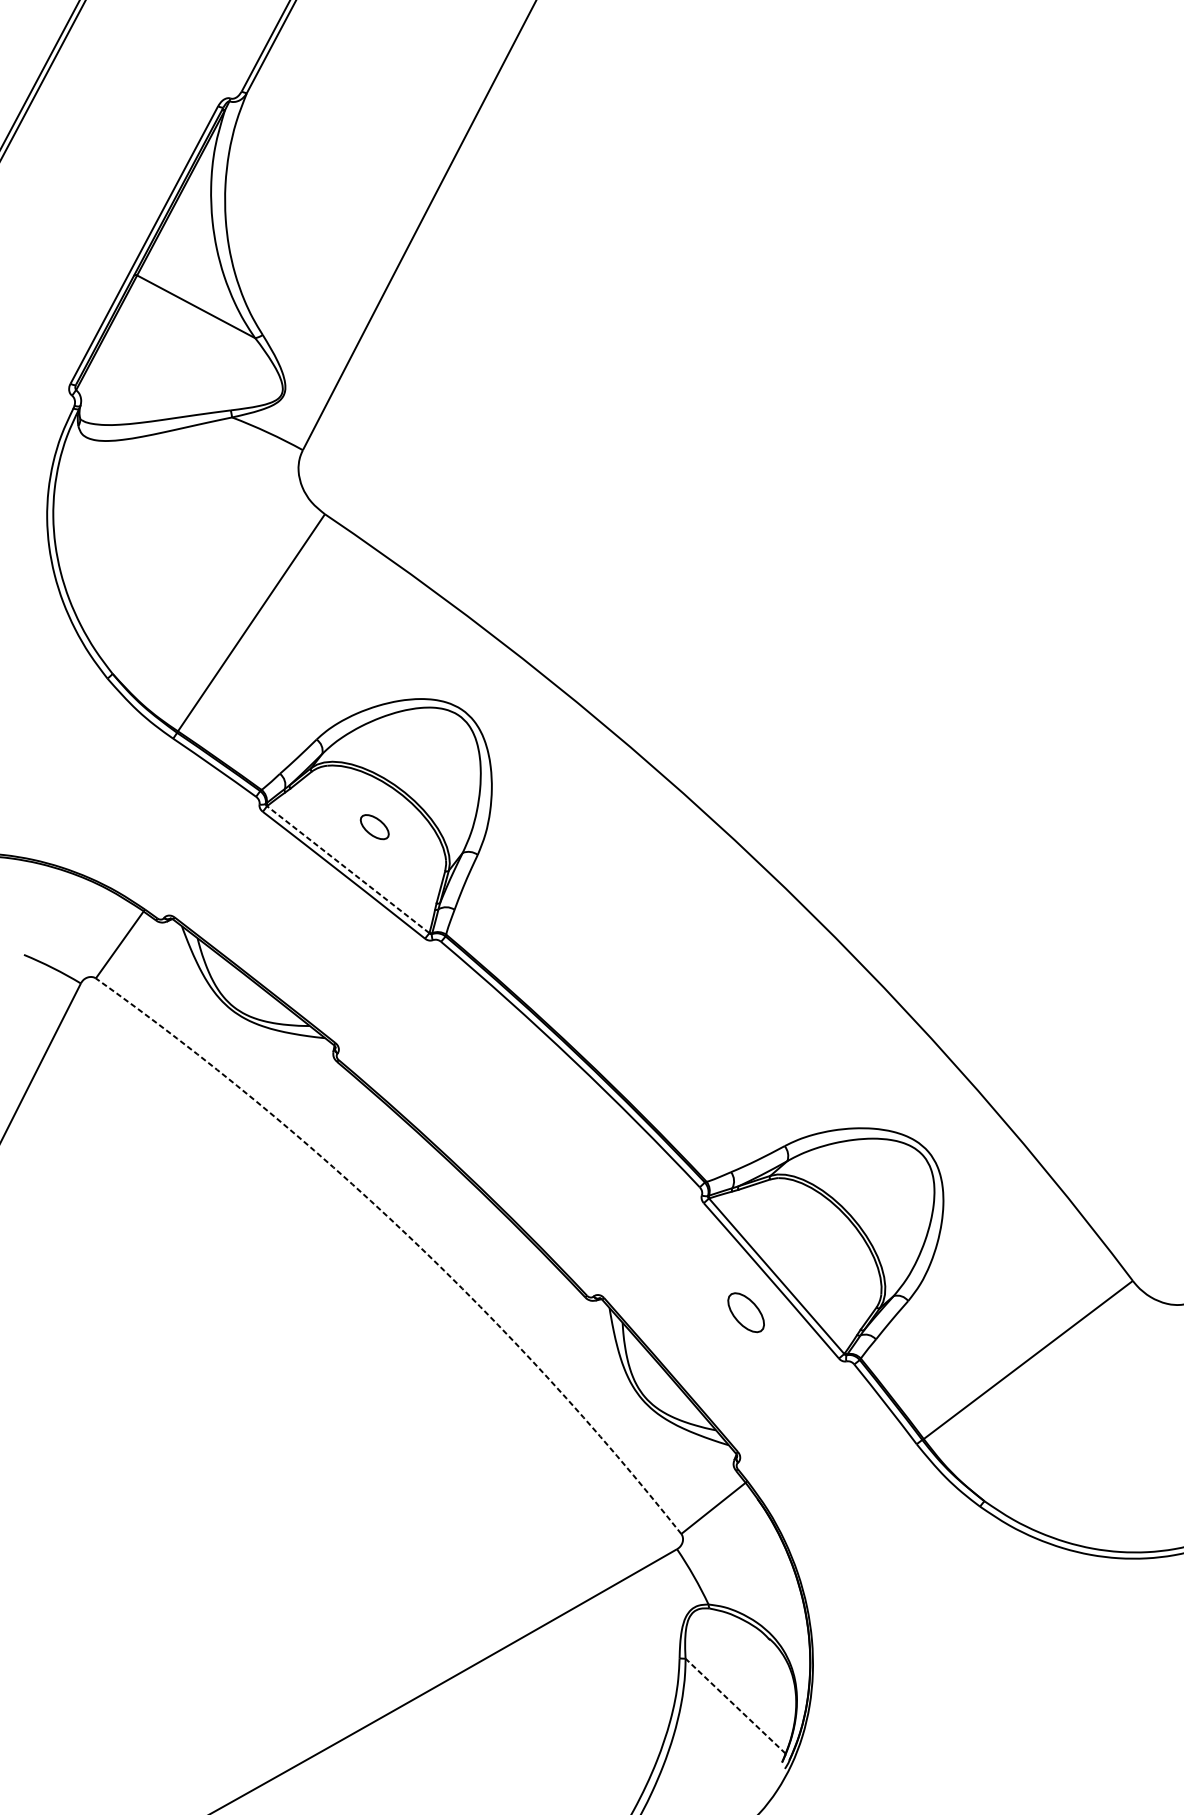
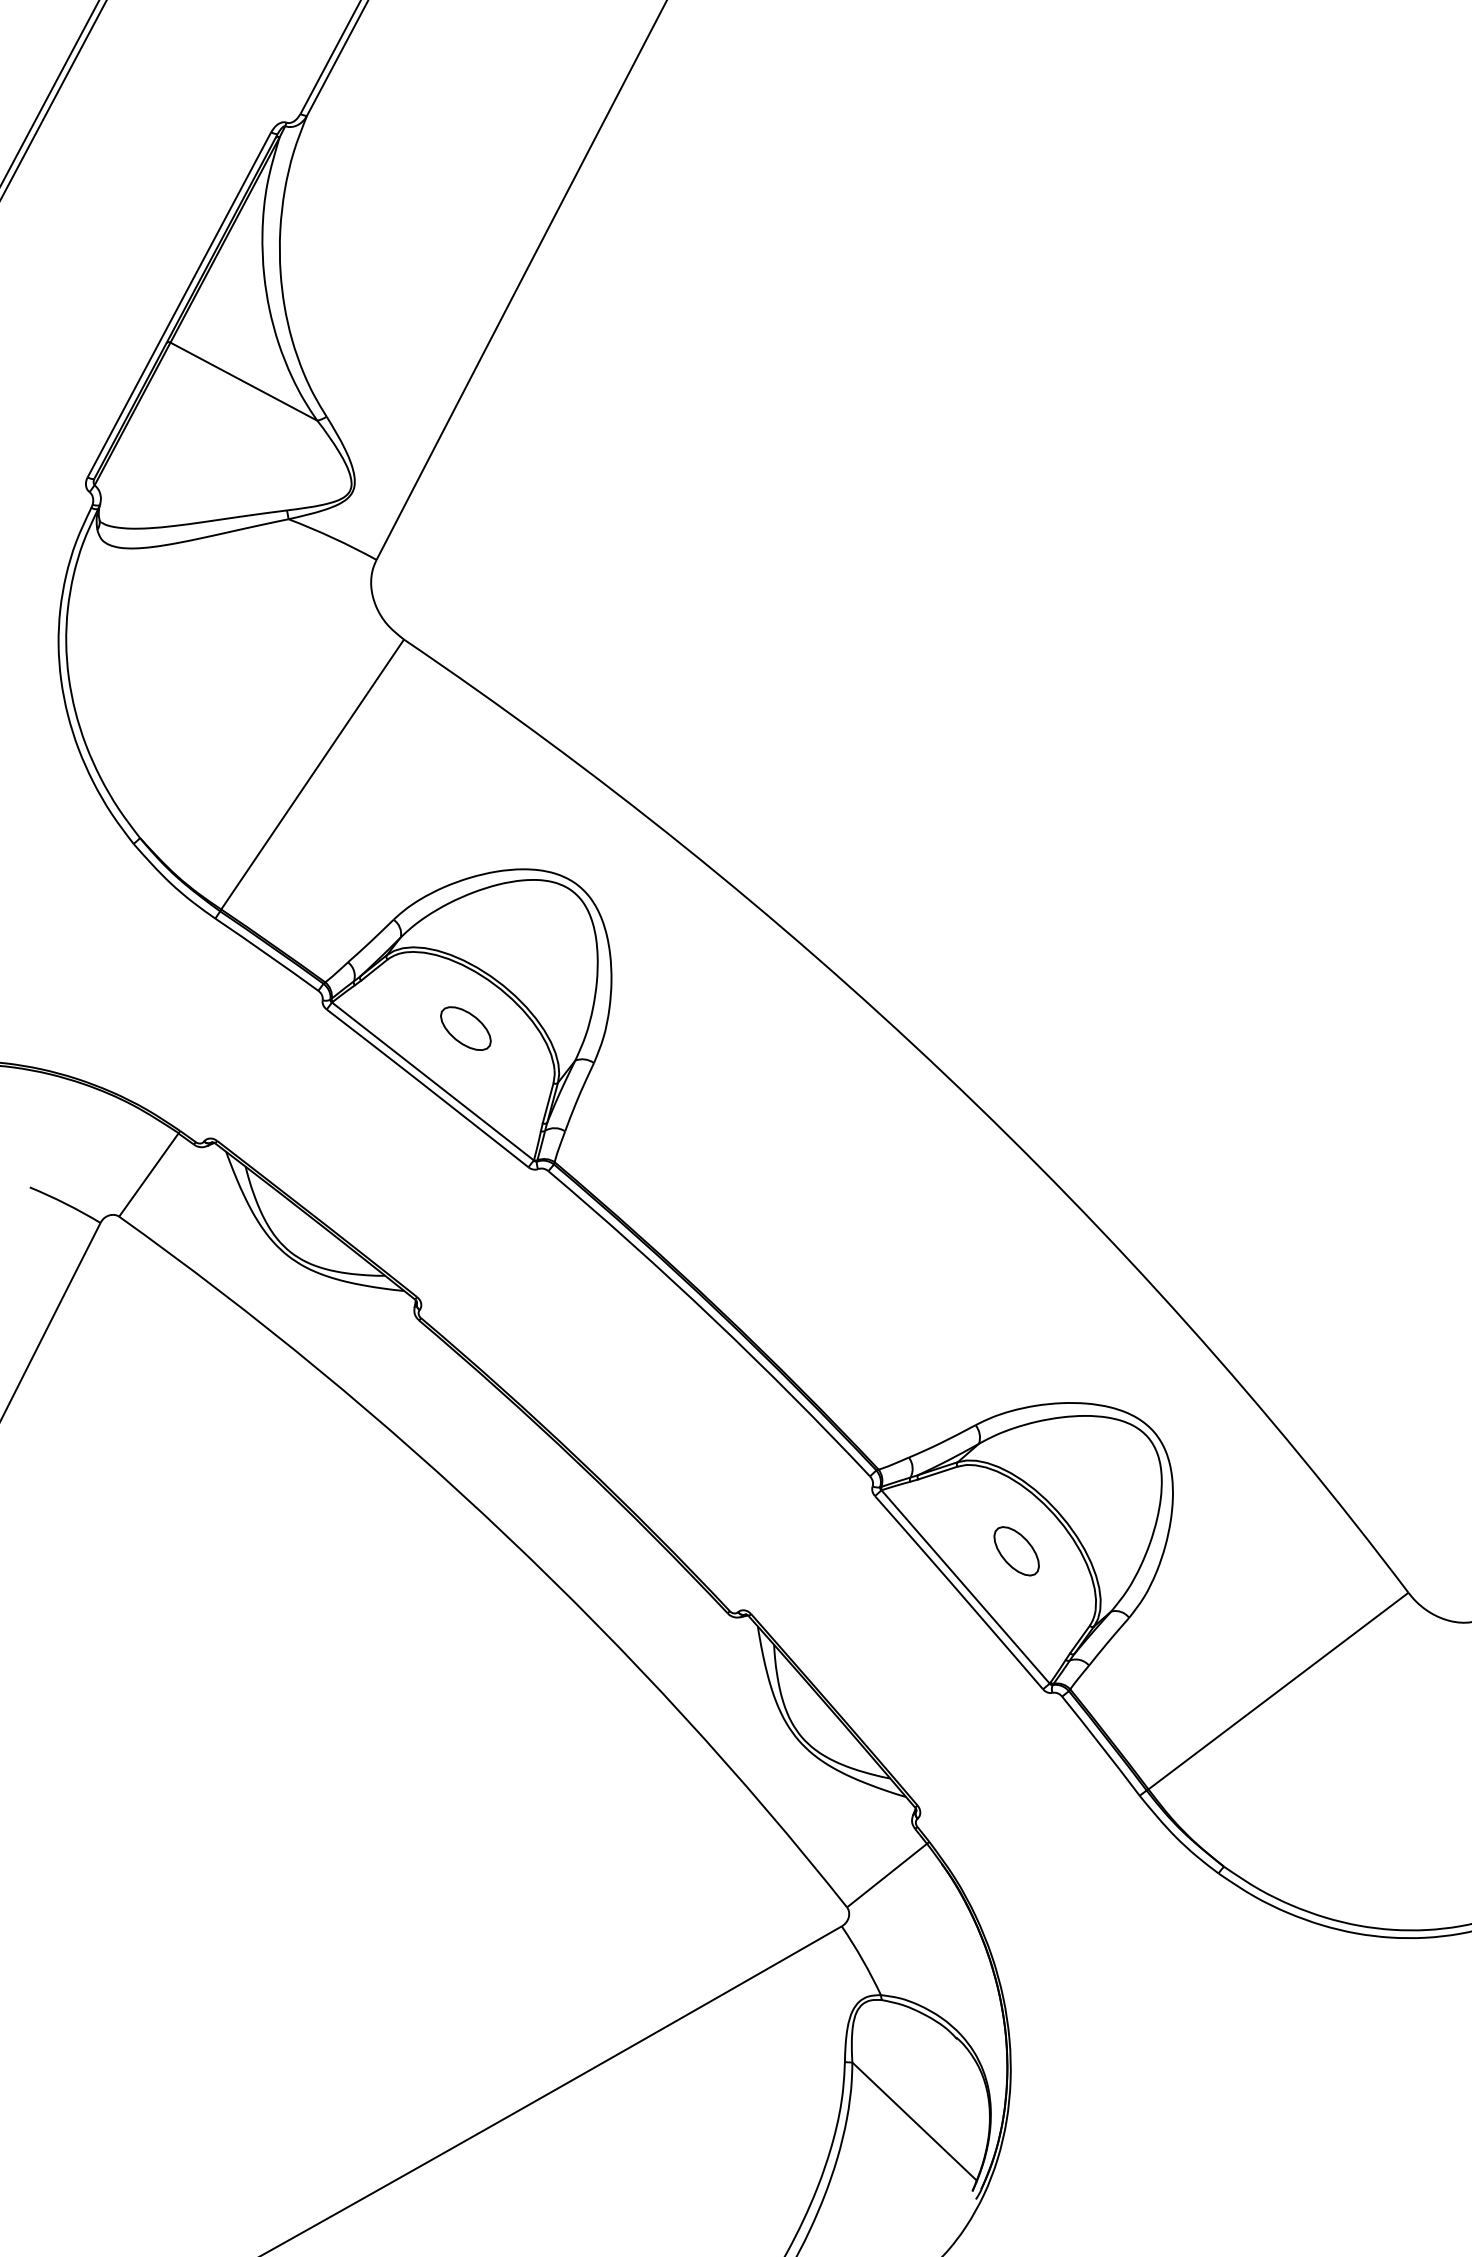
part: (374, 827) -> (465, 1028), size x1.43
line: (347, 869) -> (432, 1081), dashed -> solid
arc: (408, 1235) -> (507, 1536), dashed -> solid
part: (746, 1312) -> (1016, 1551), moved
line: (735, 1706) -> (914, 2121), dashed -> solid

